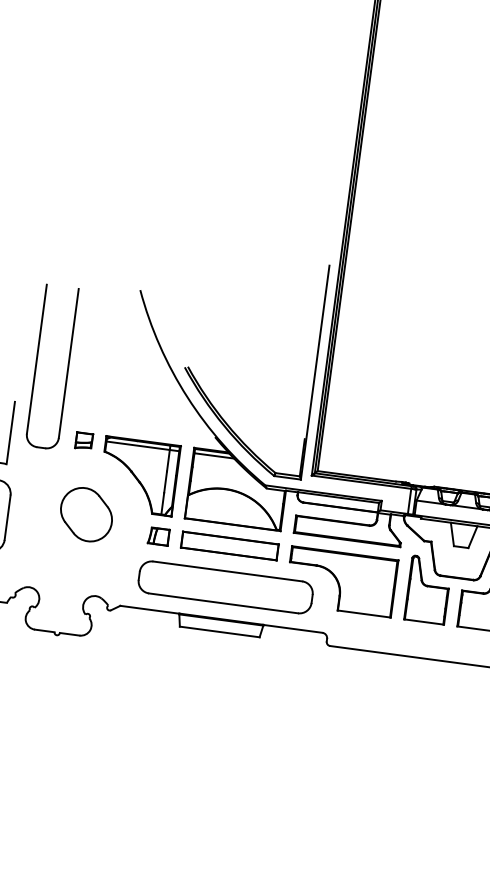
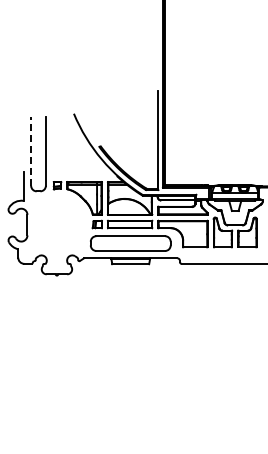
line: (37, 357) -> (31, 150), solid -> dashed
part: (85, 513) -> (62, 218), removed

